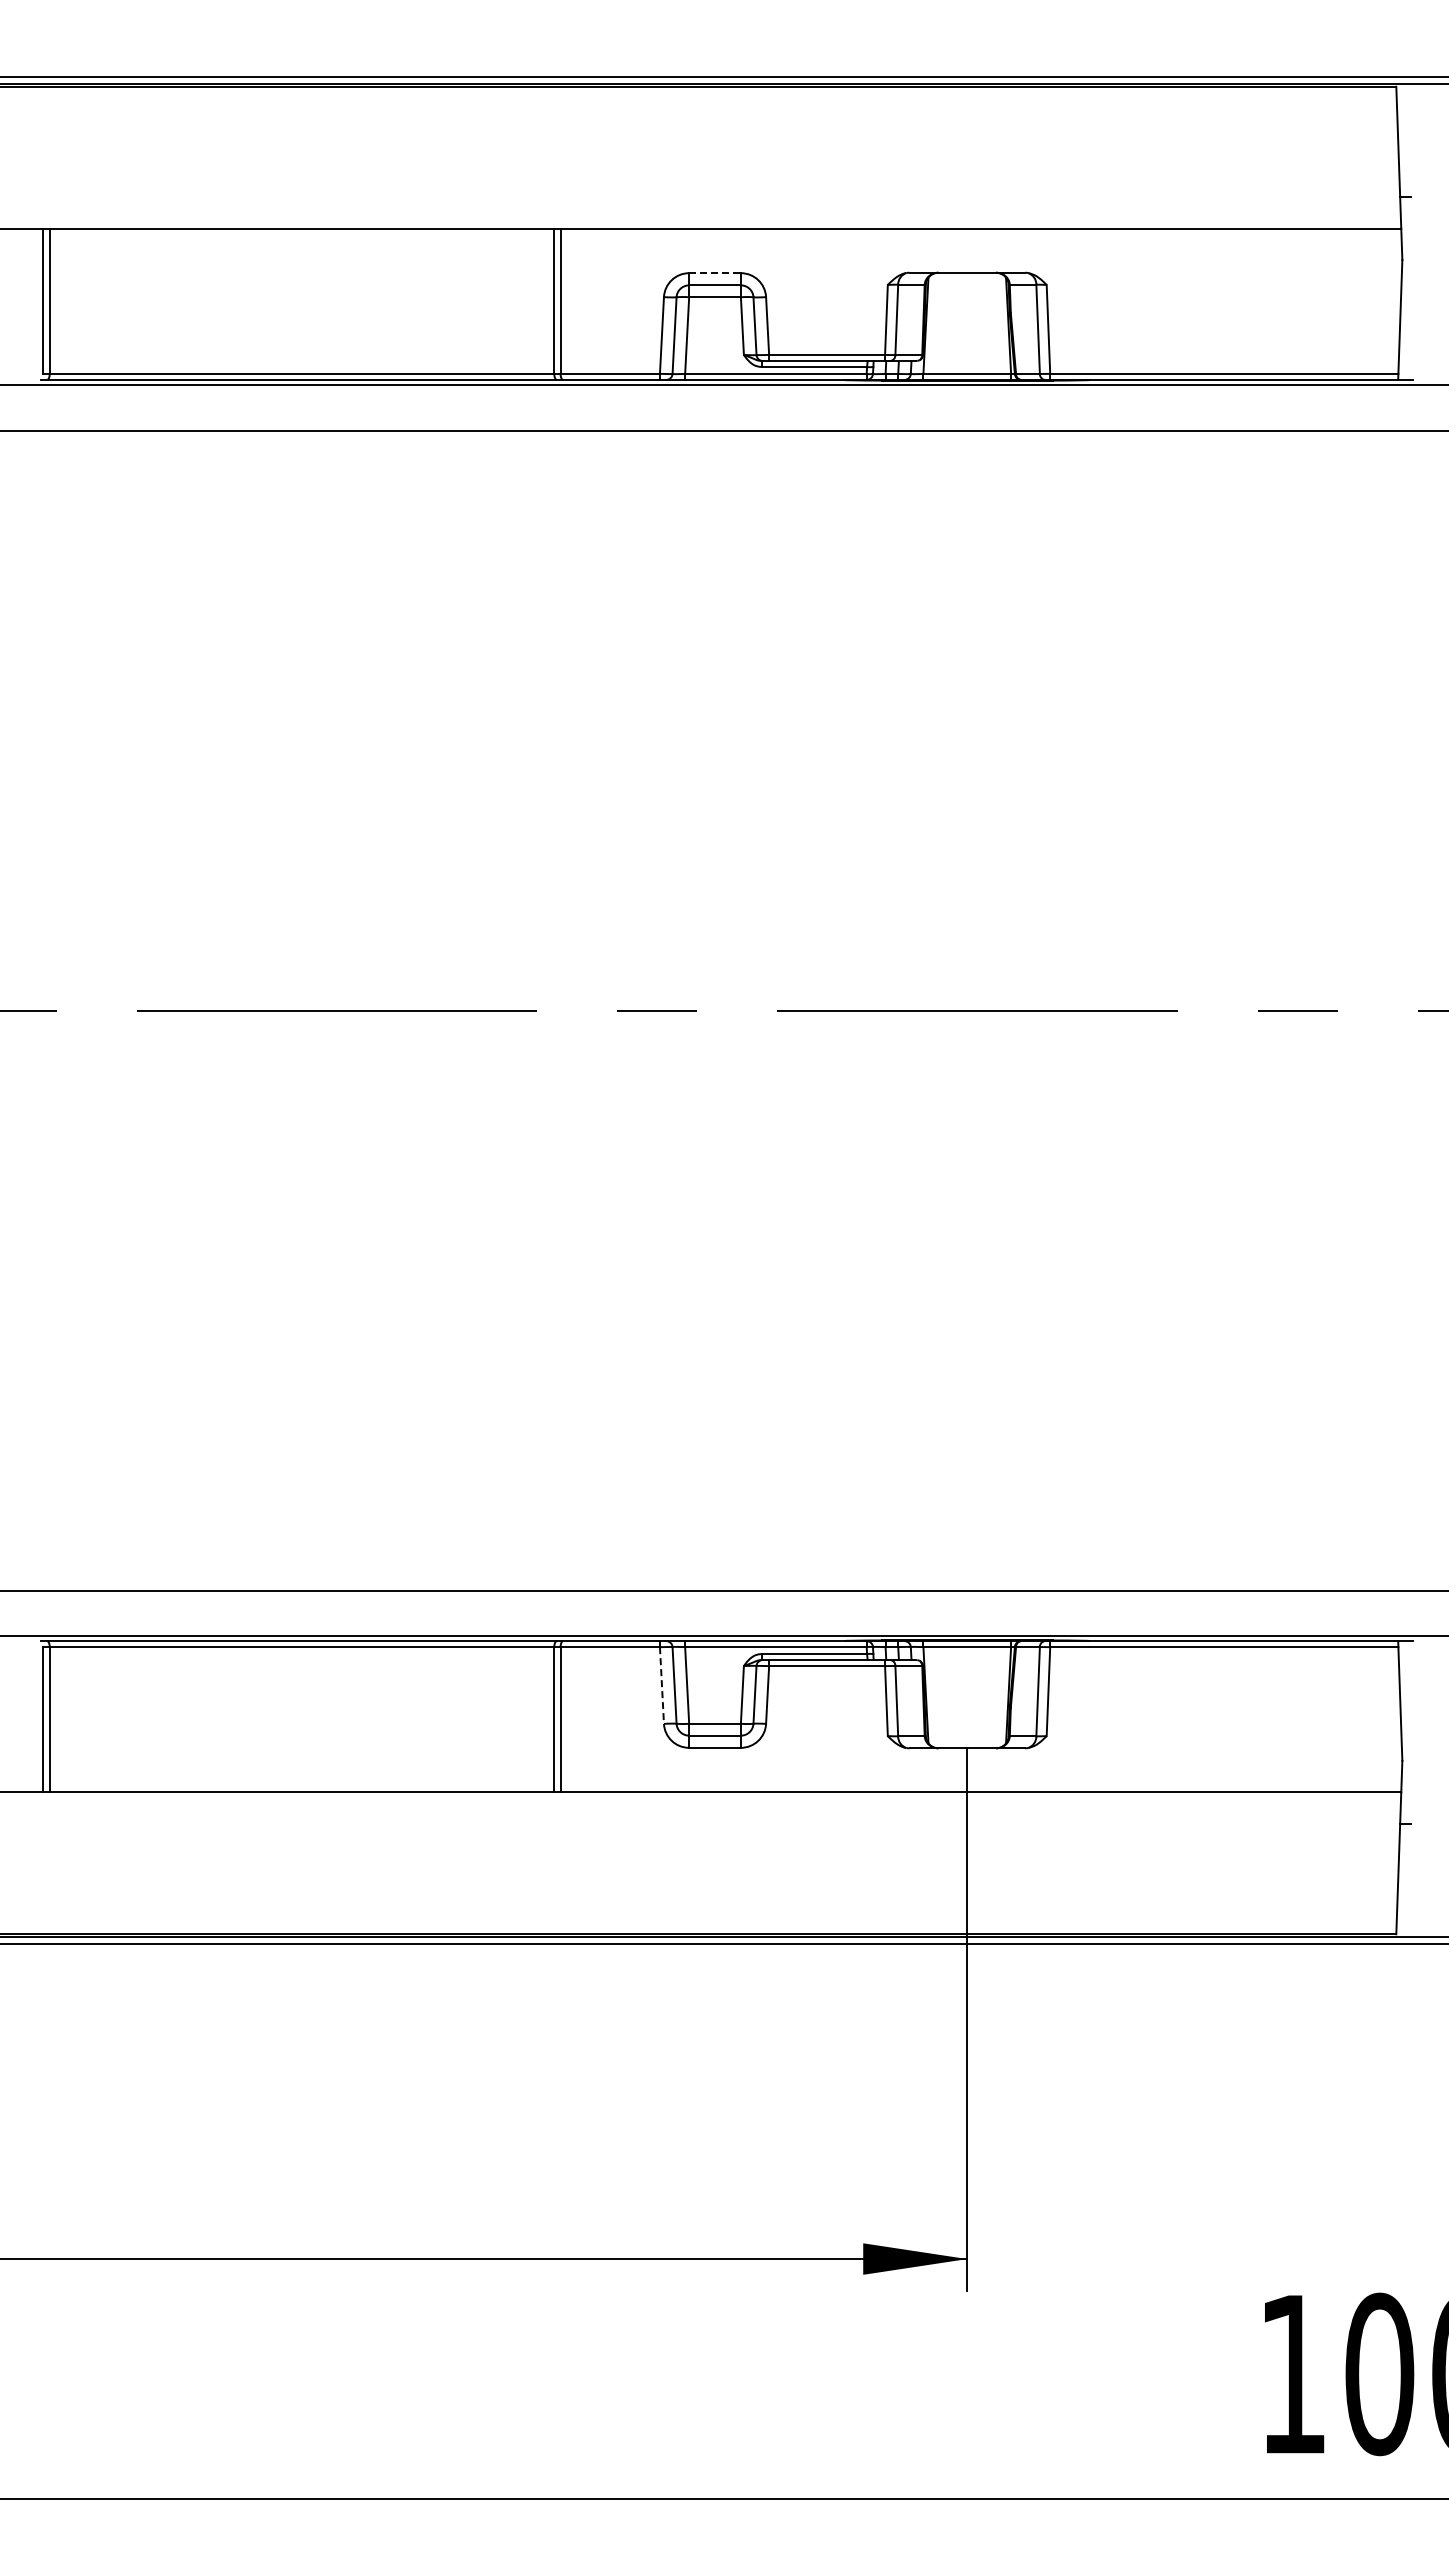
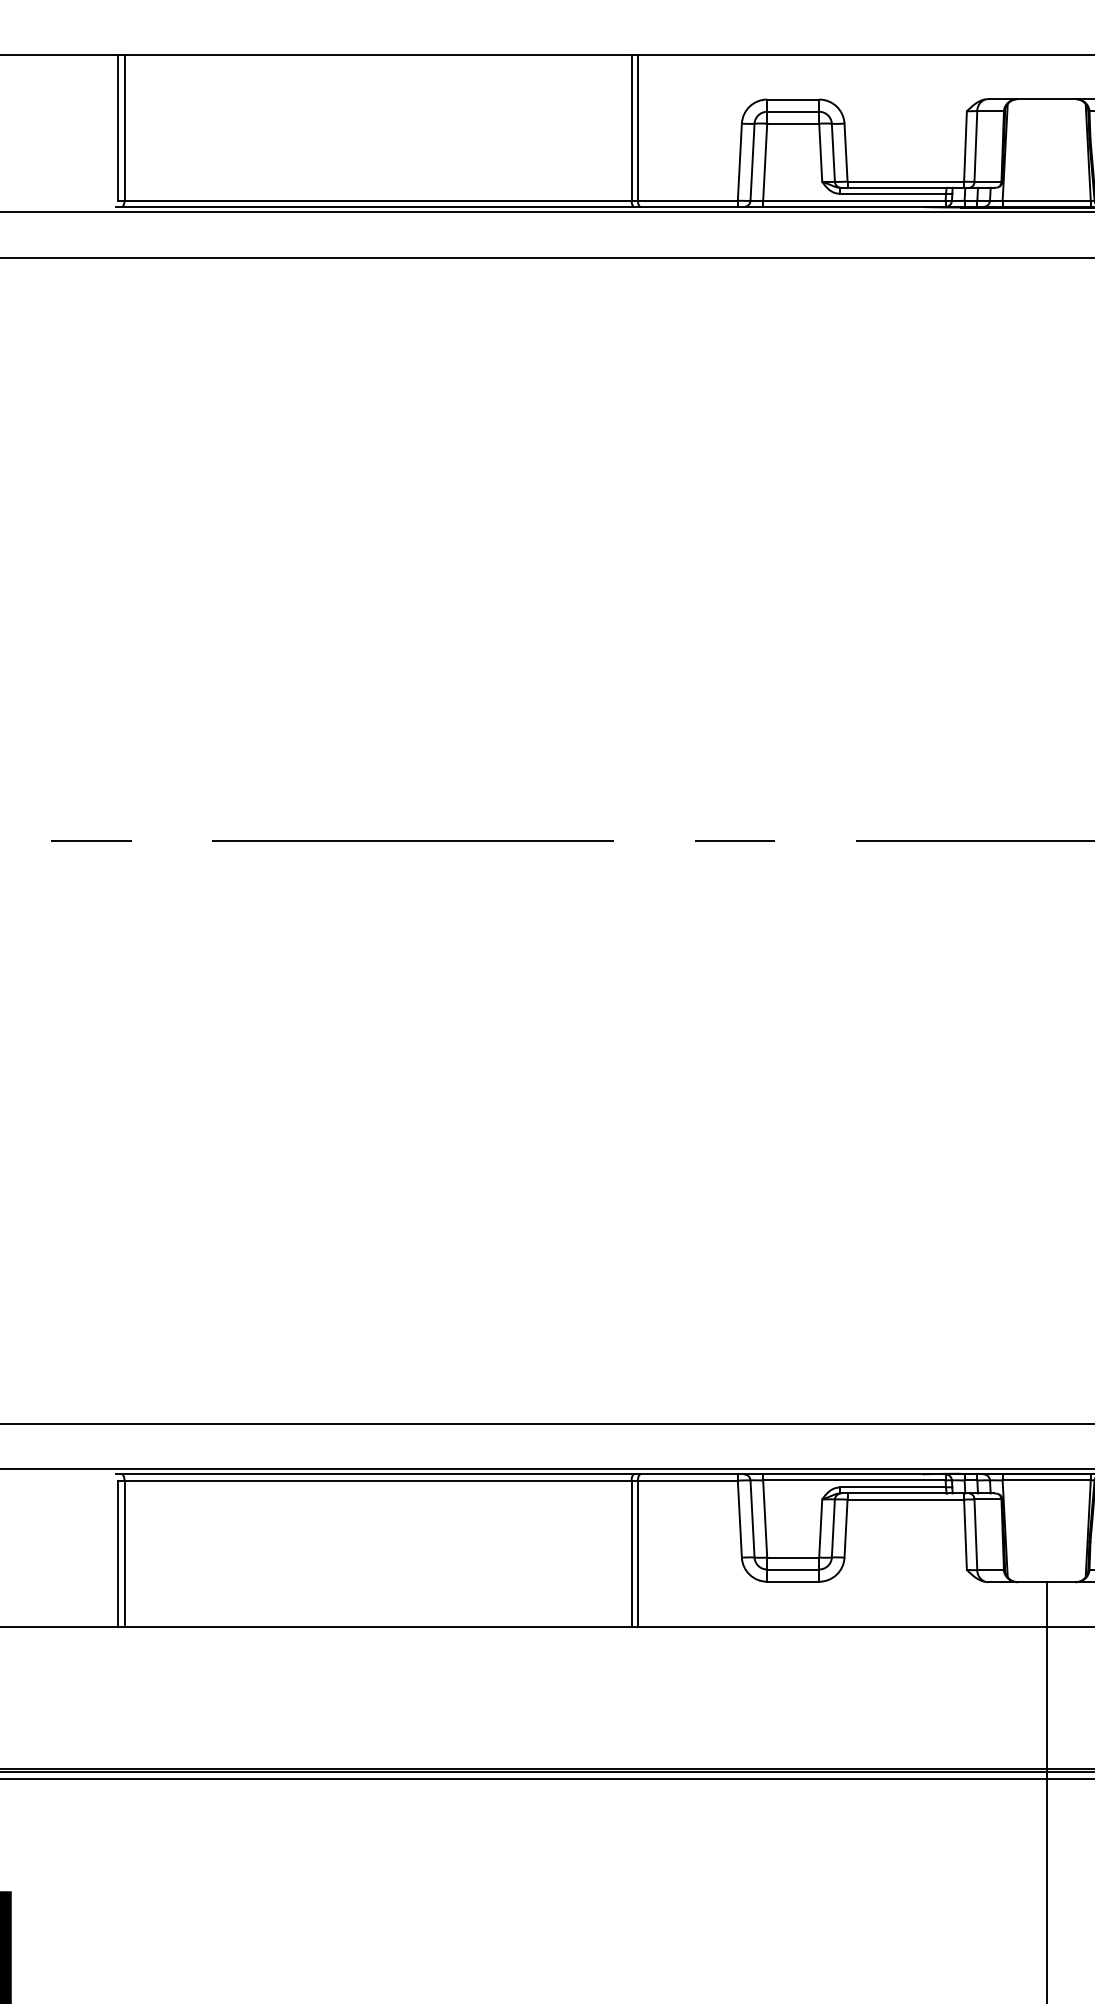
line: (715, 273) -> (793, 99), dashed -> solid
line: (661, 1686) -> (739, 1520), dashed -> solid

